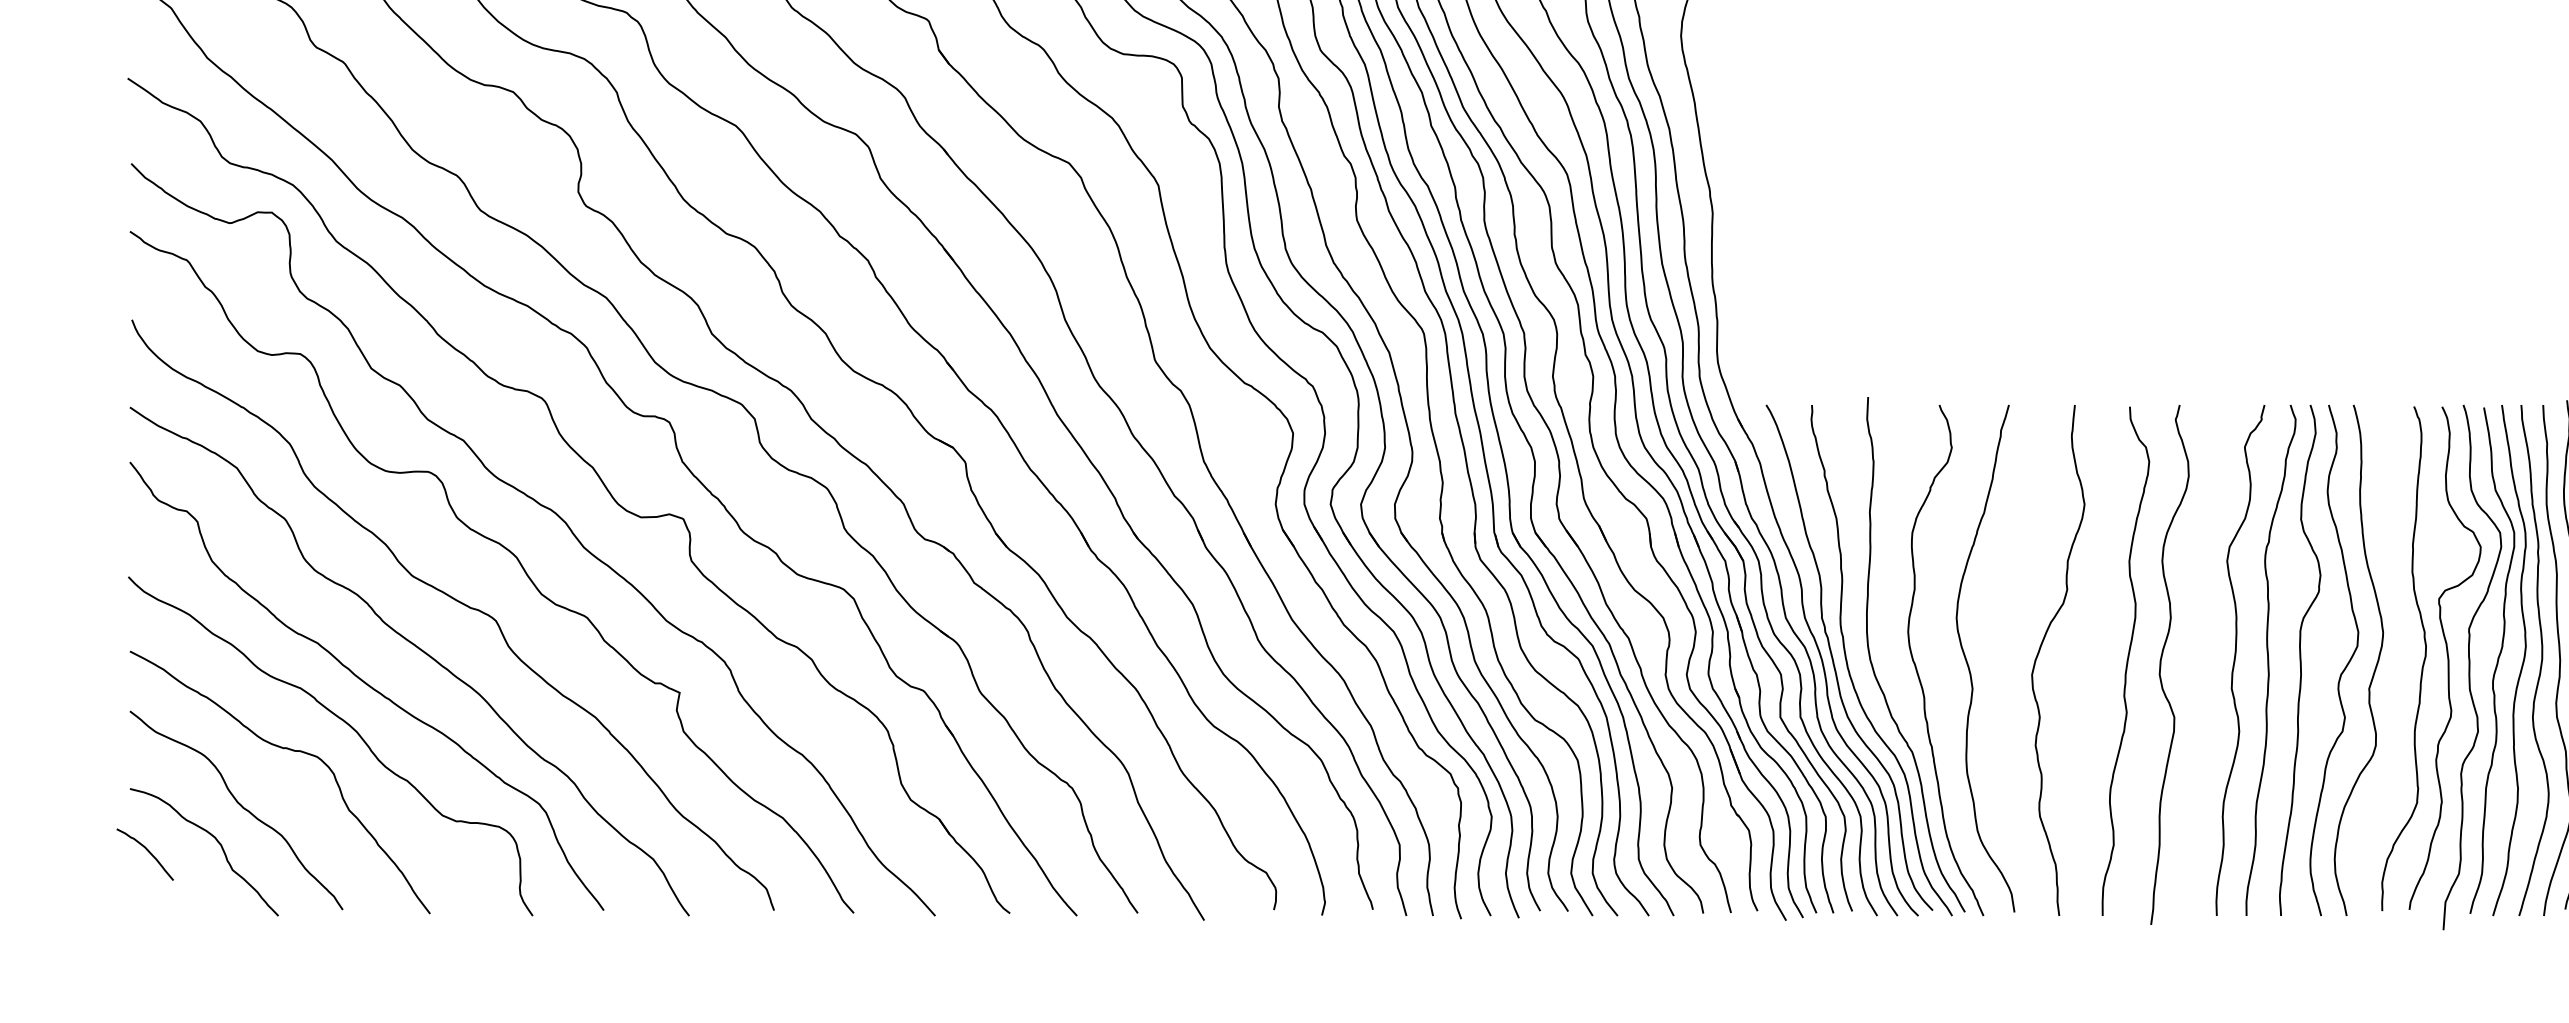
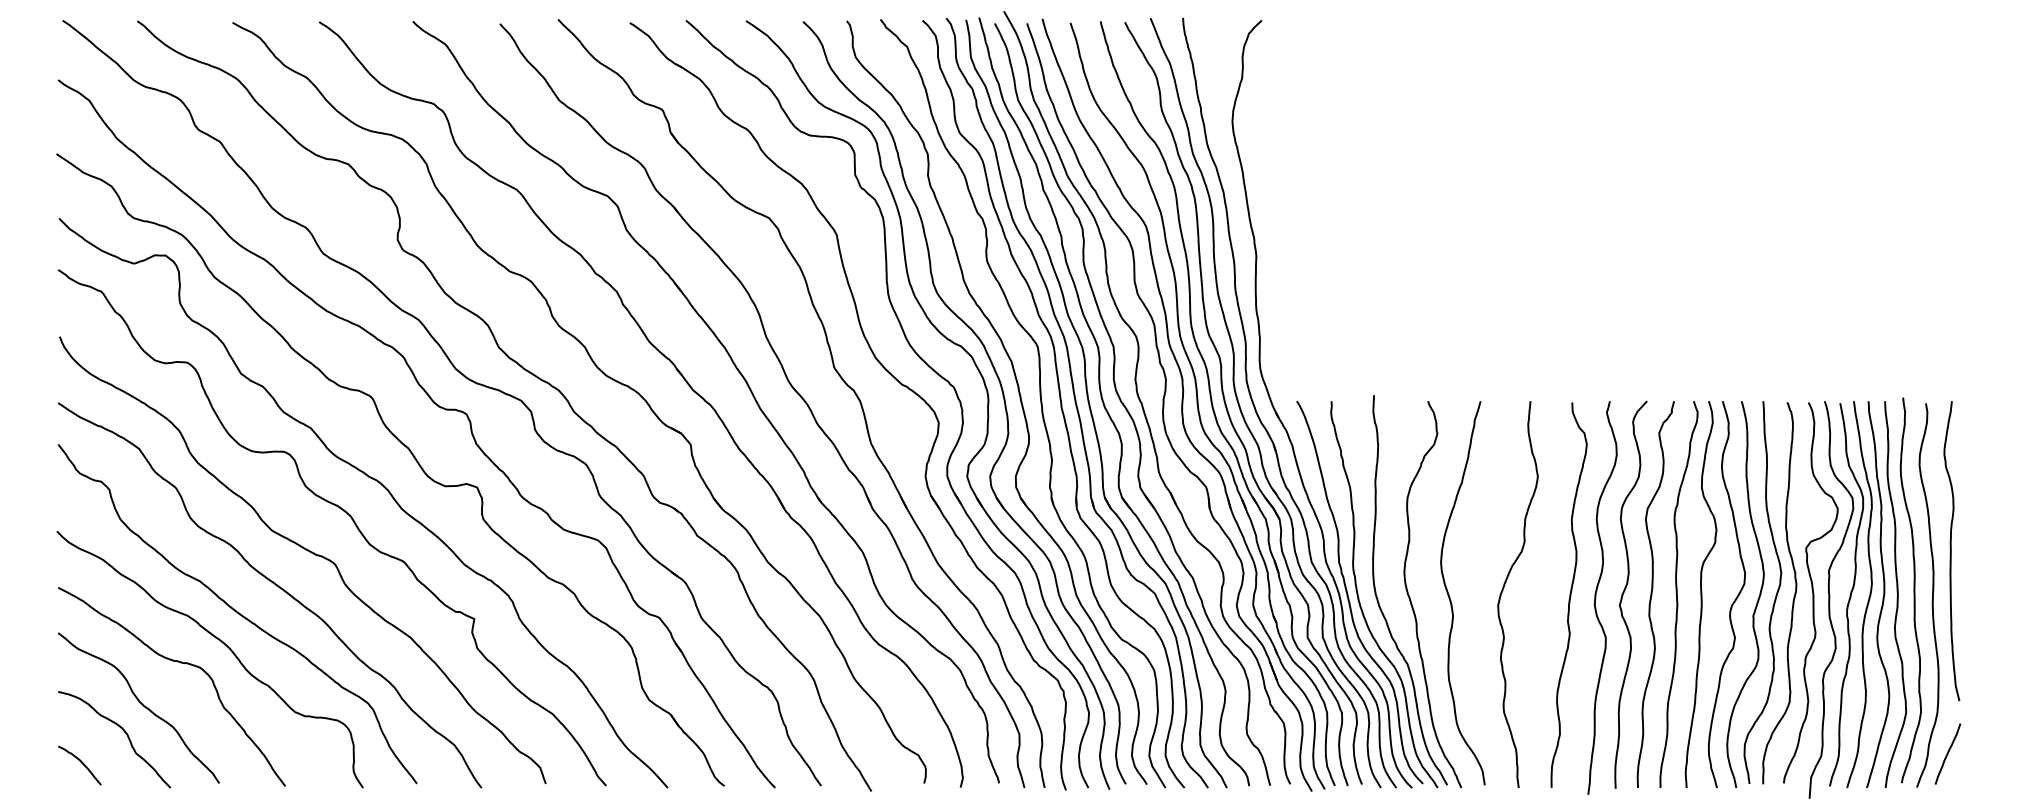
curve: (2199, 659) -> (1624, 593), added
curve: (2398, 661) -> (1775, 595), added
curve: (147, 851) -> (81, 763), moved

